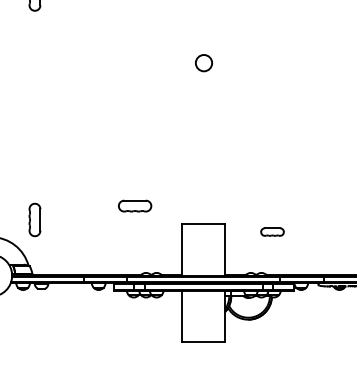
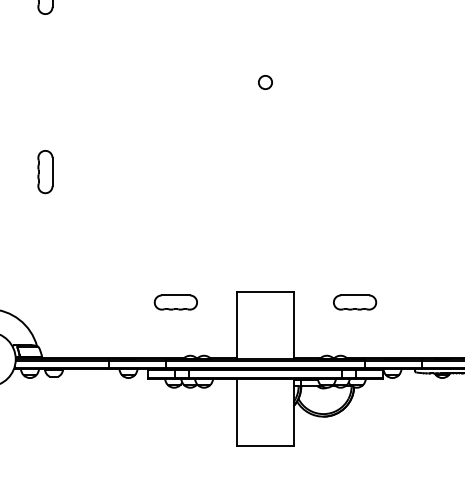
circle: (203, 63) -> (265, 82), size x0.62
part: (135, 205) -> (176, 301), moved
part: (34, 219) -> (44, 171), moved
part: (272, 231) -> (355, 301), size x1.43

